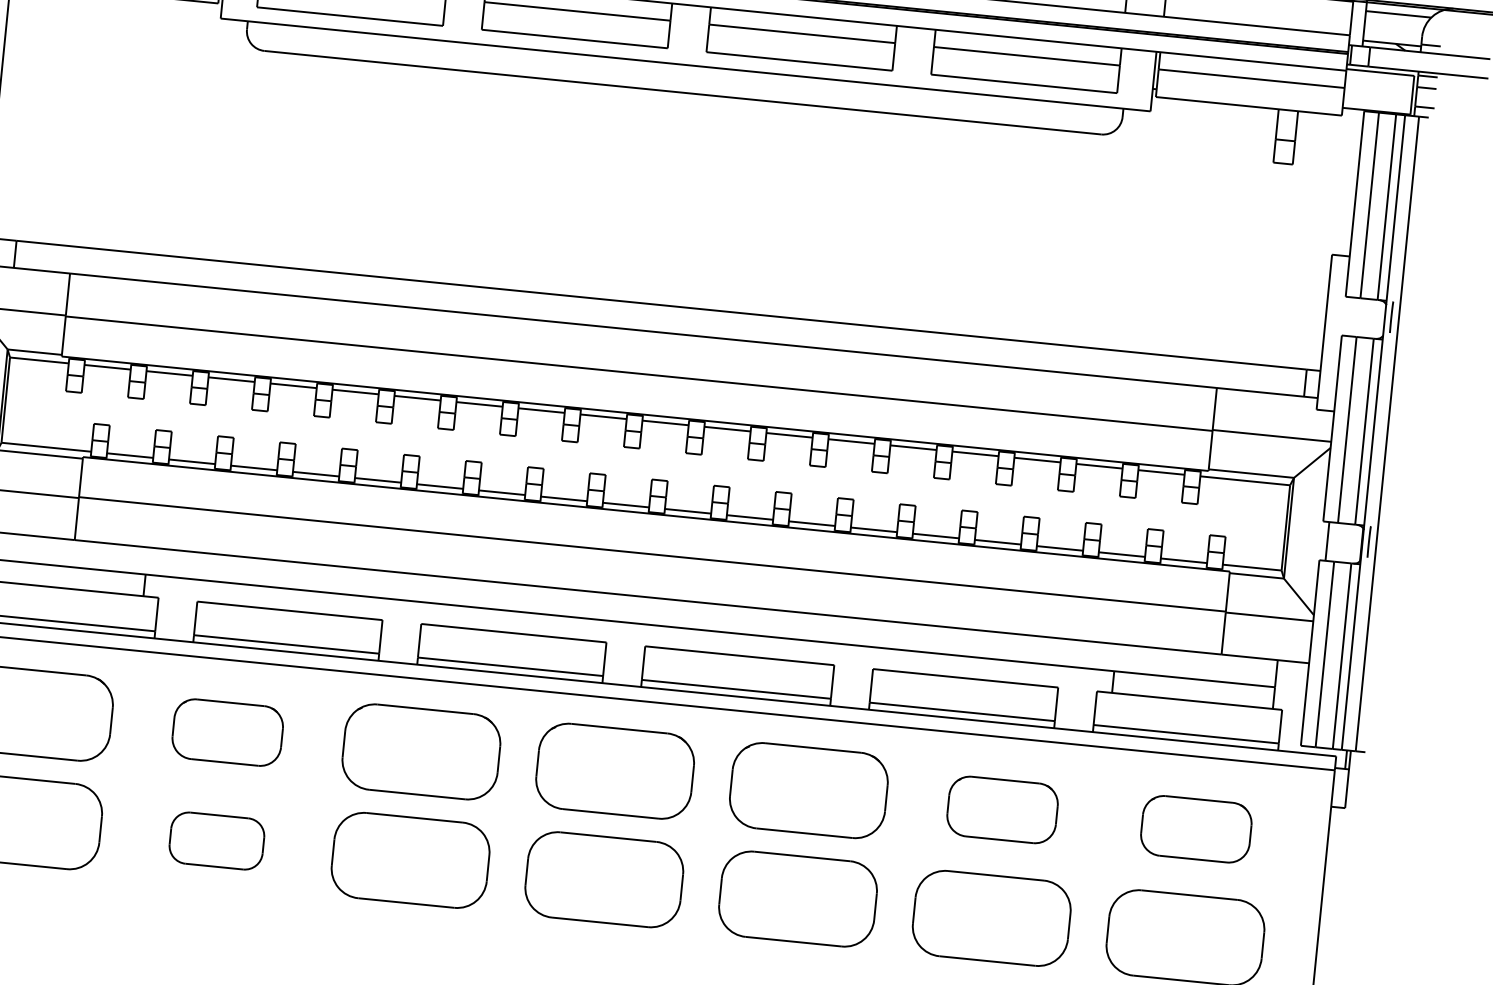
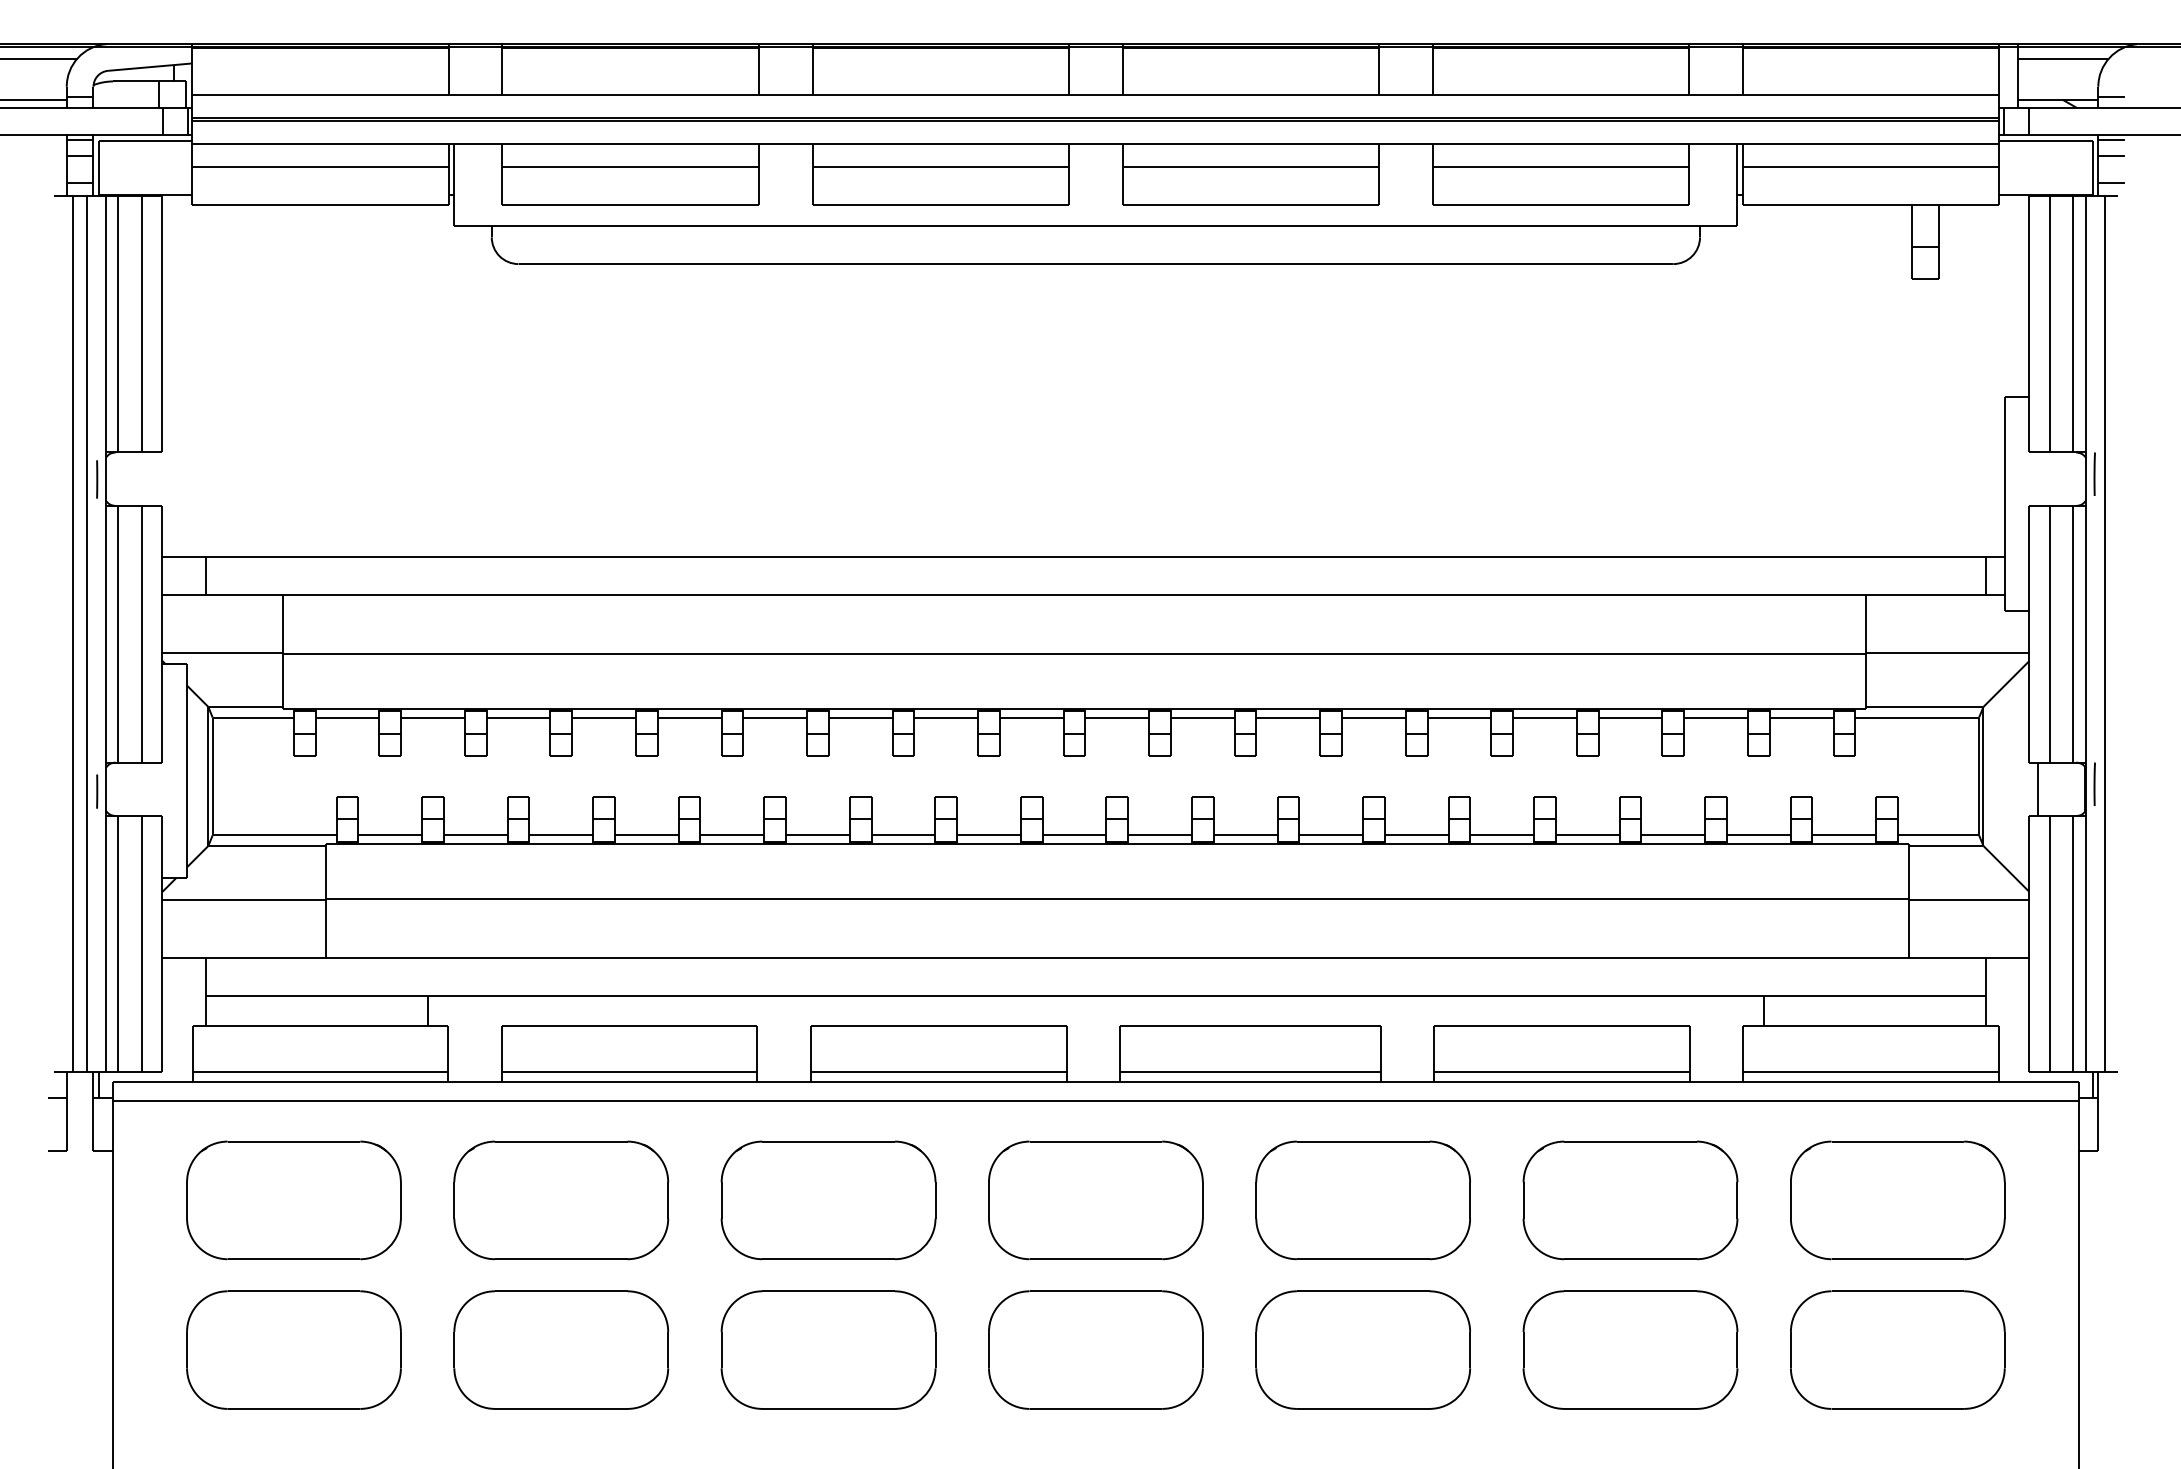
part: (227, 732) -> (561, 1200), size x1.43
part: (1002, 810) -> (1630, 1200), size x1.43
part: (1196, 829) -> (1897, 1200), size x1.43
part: (217, 840) -> (561, 1349), size x1.67

